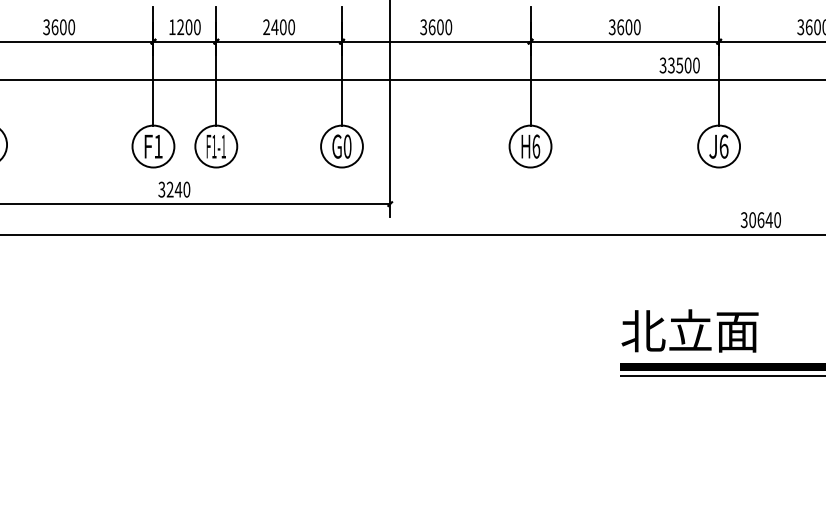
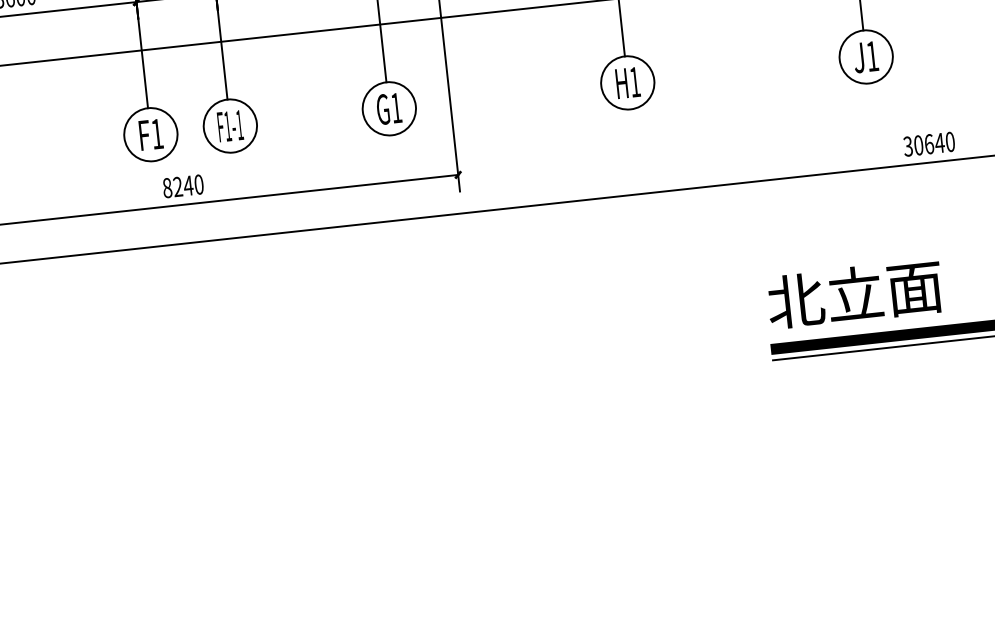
text: (347, 146) -> (396, 107), G0 -> G1
text: (536, 146) -> (635, 82), H6 -> H1
text: (723, 146) -> (871, 56), J6 -> J1
text: (161, 189) -> (166, 187), 3240 -> 8240

